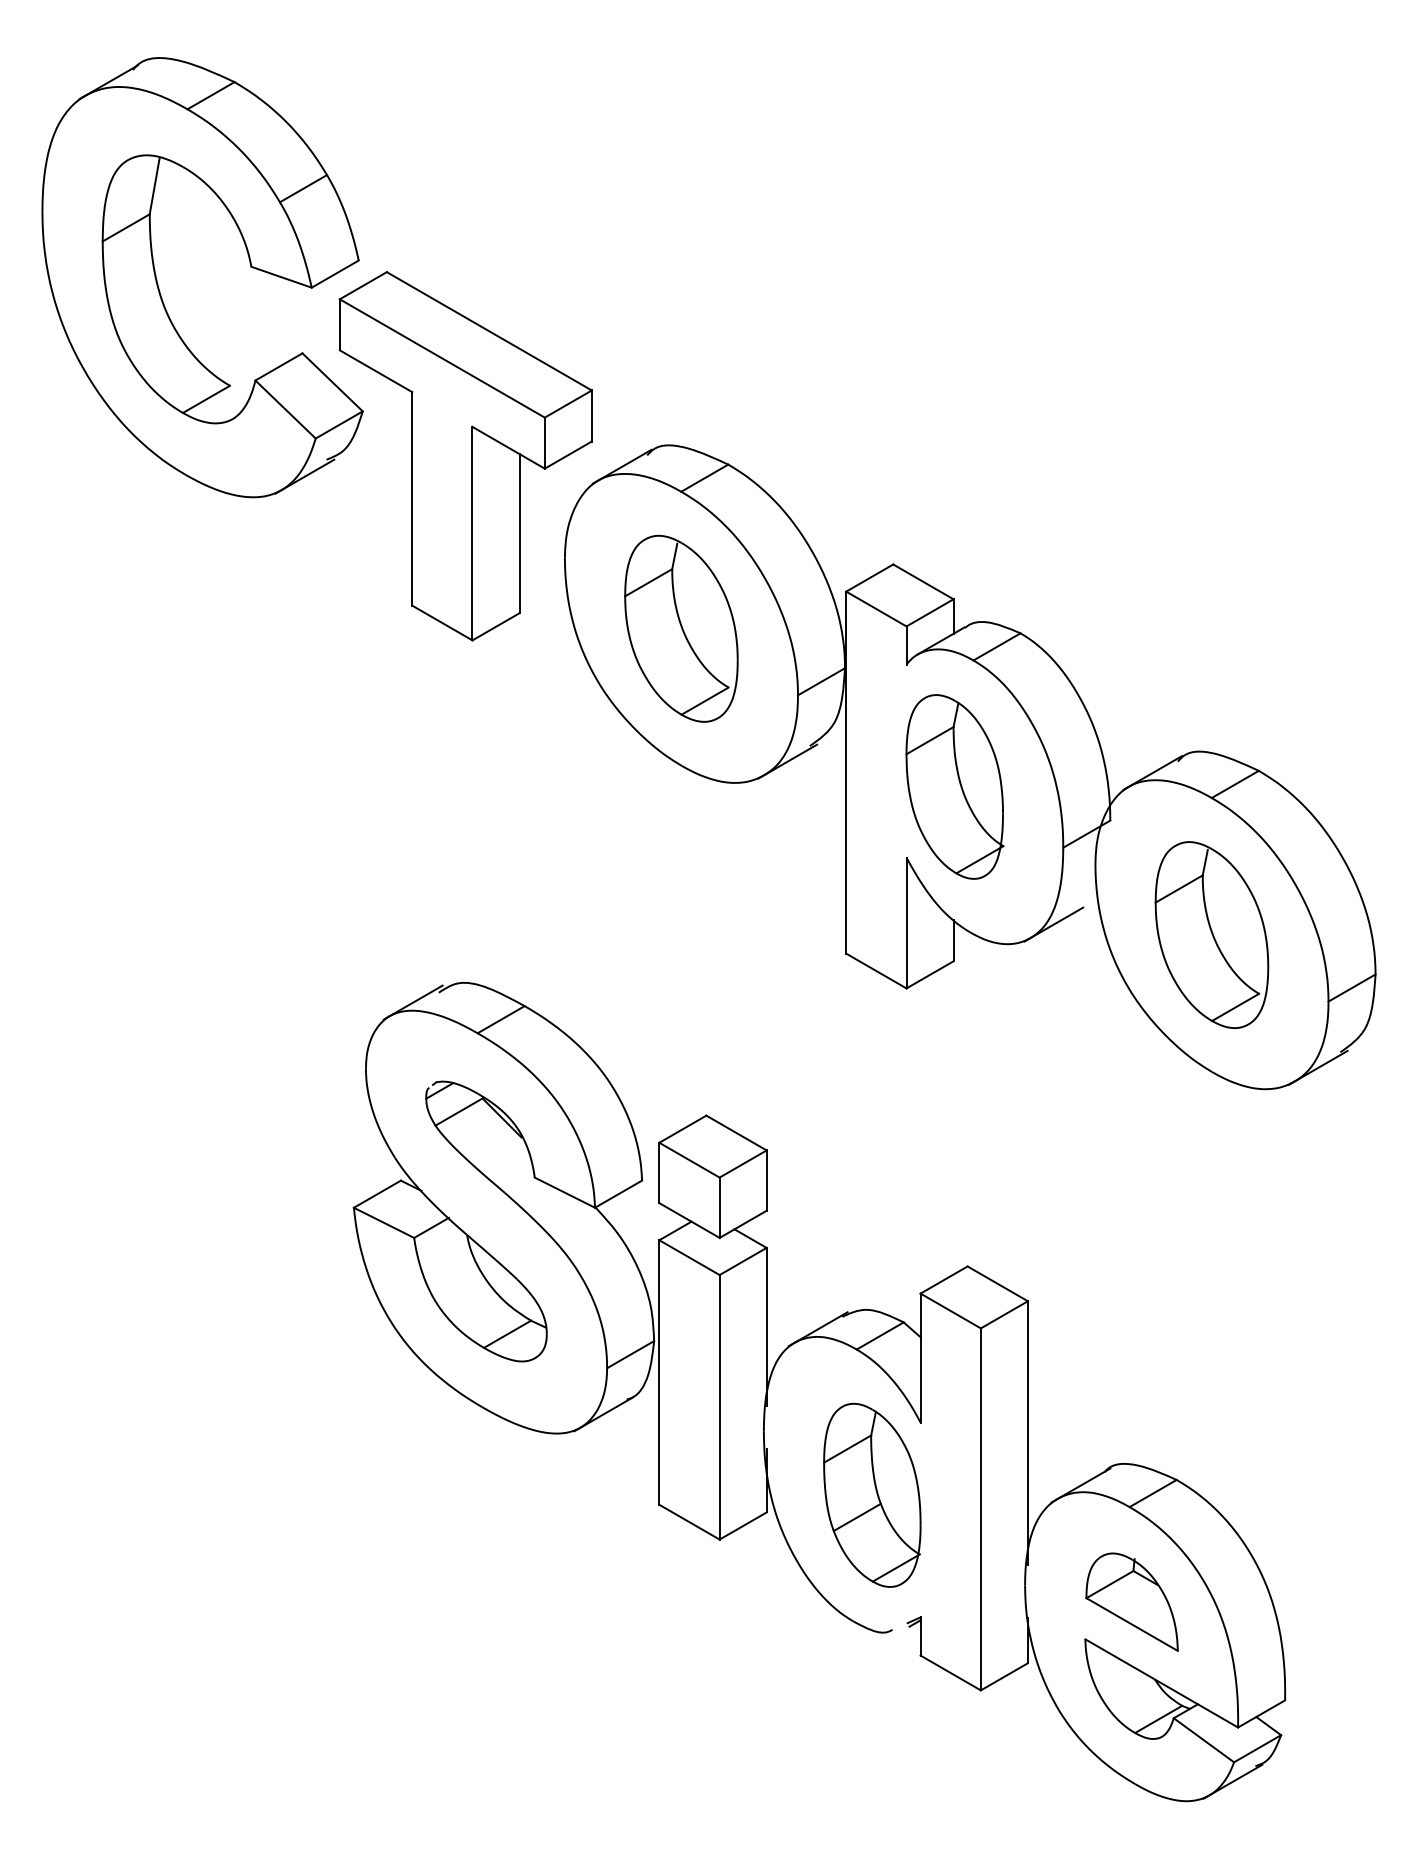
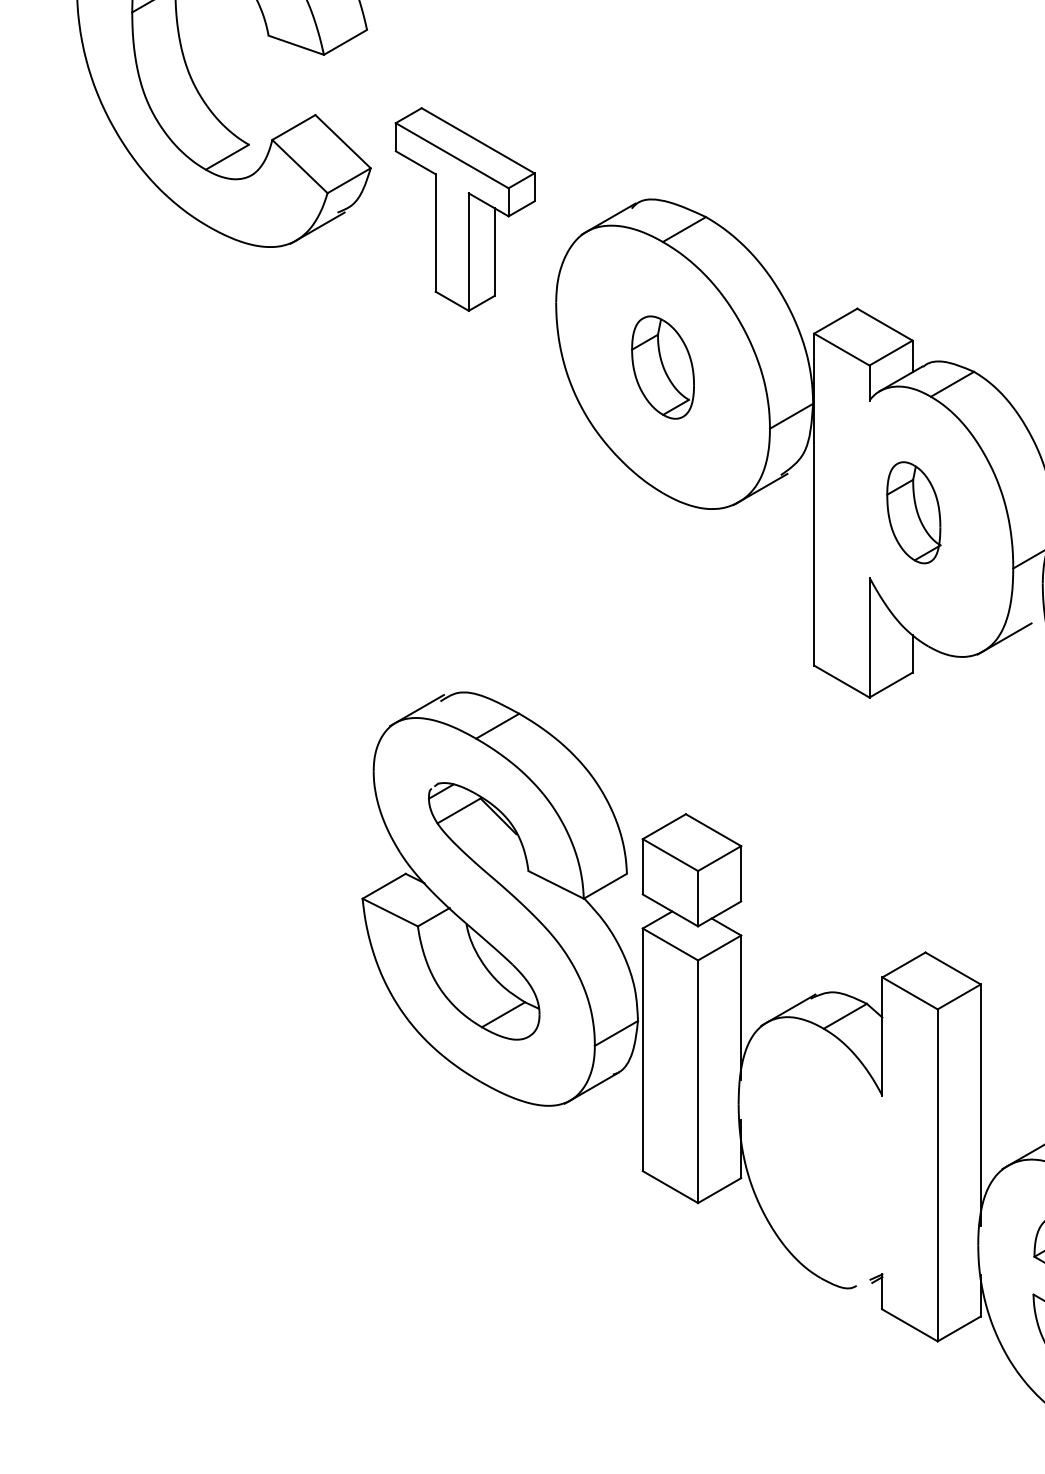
part: (465, 456) -> (464, 209), size x0.6
part: (681, 628) -> (663, 367), size x0.6
part: (954, 786) -> (913, 512), size x0.6
part: (872, 1494) -> (838, 1161), removed

